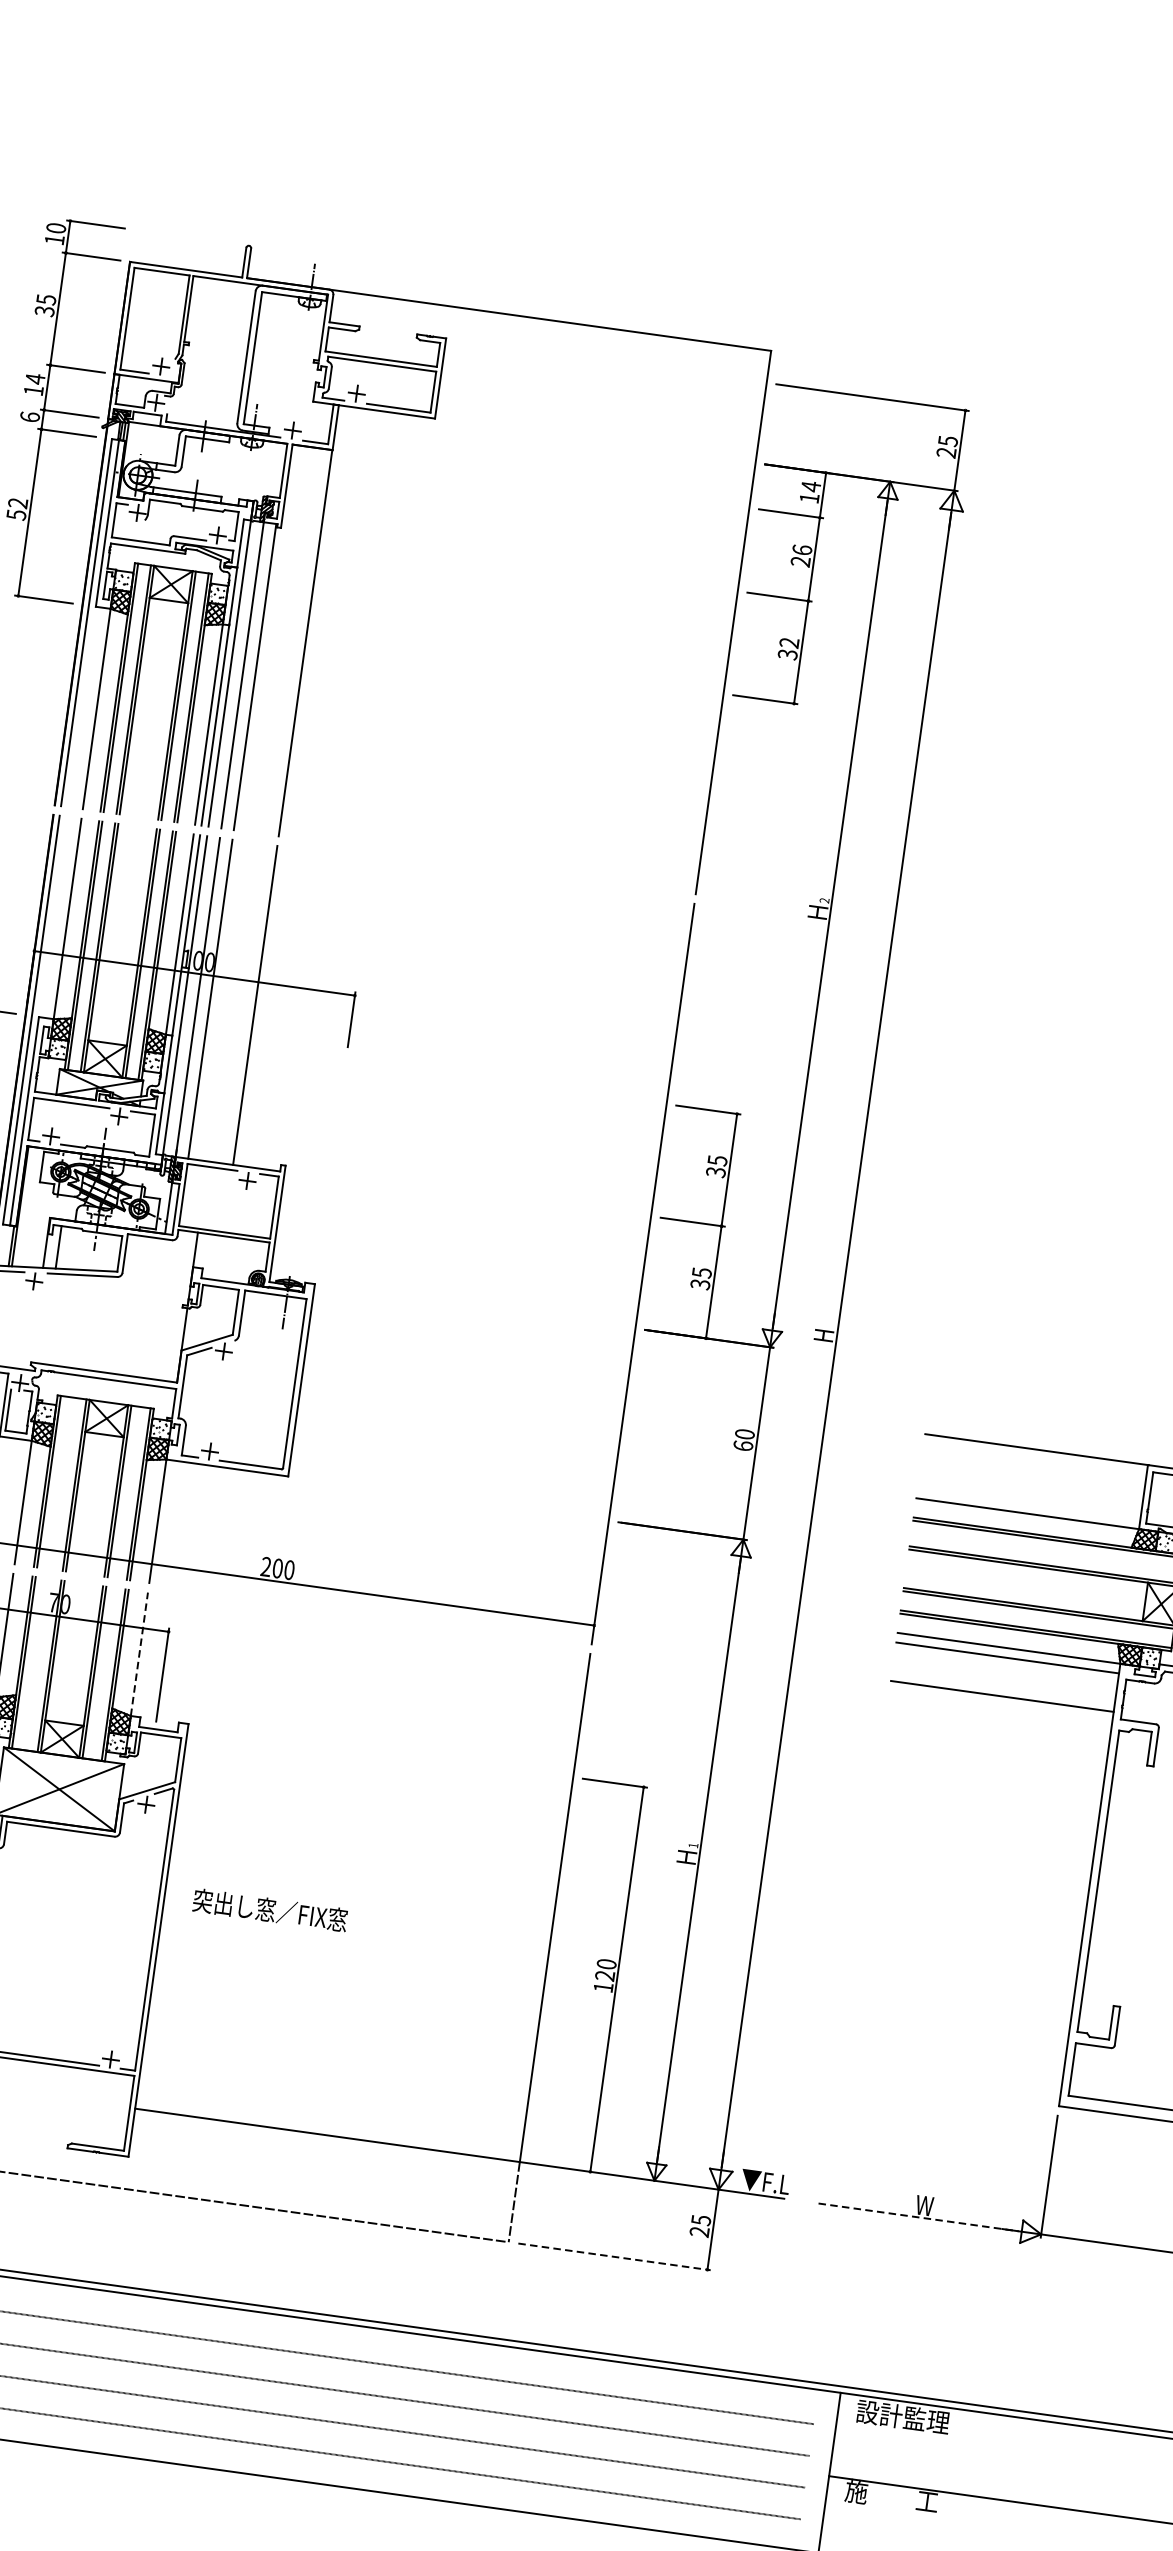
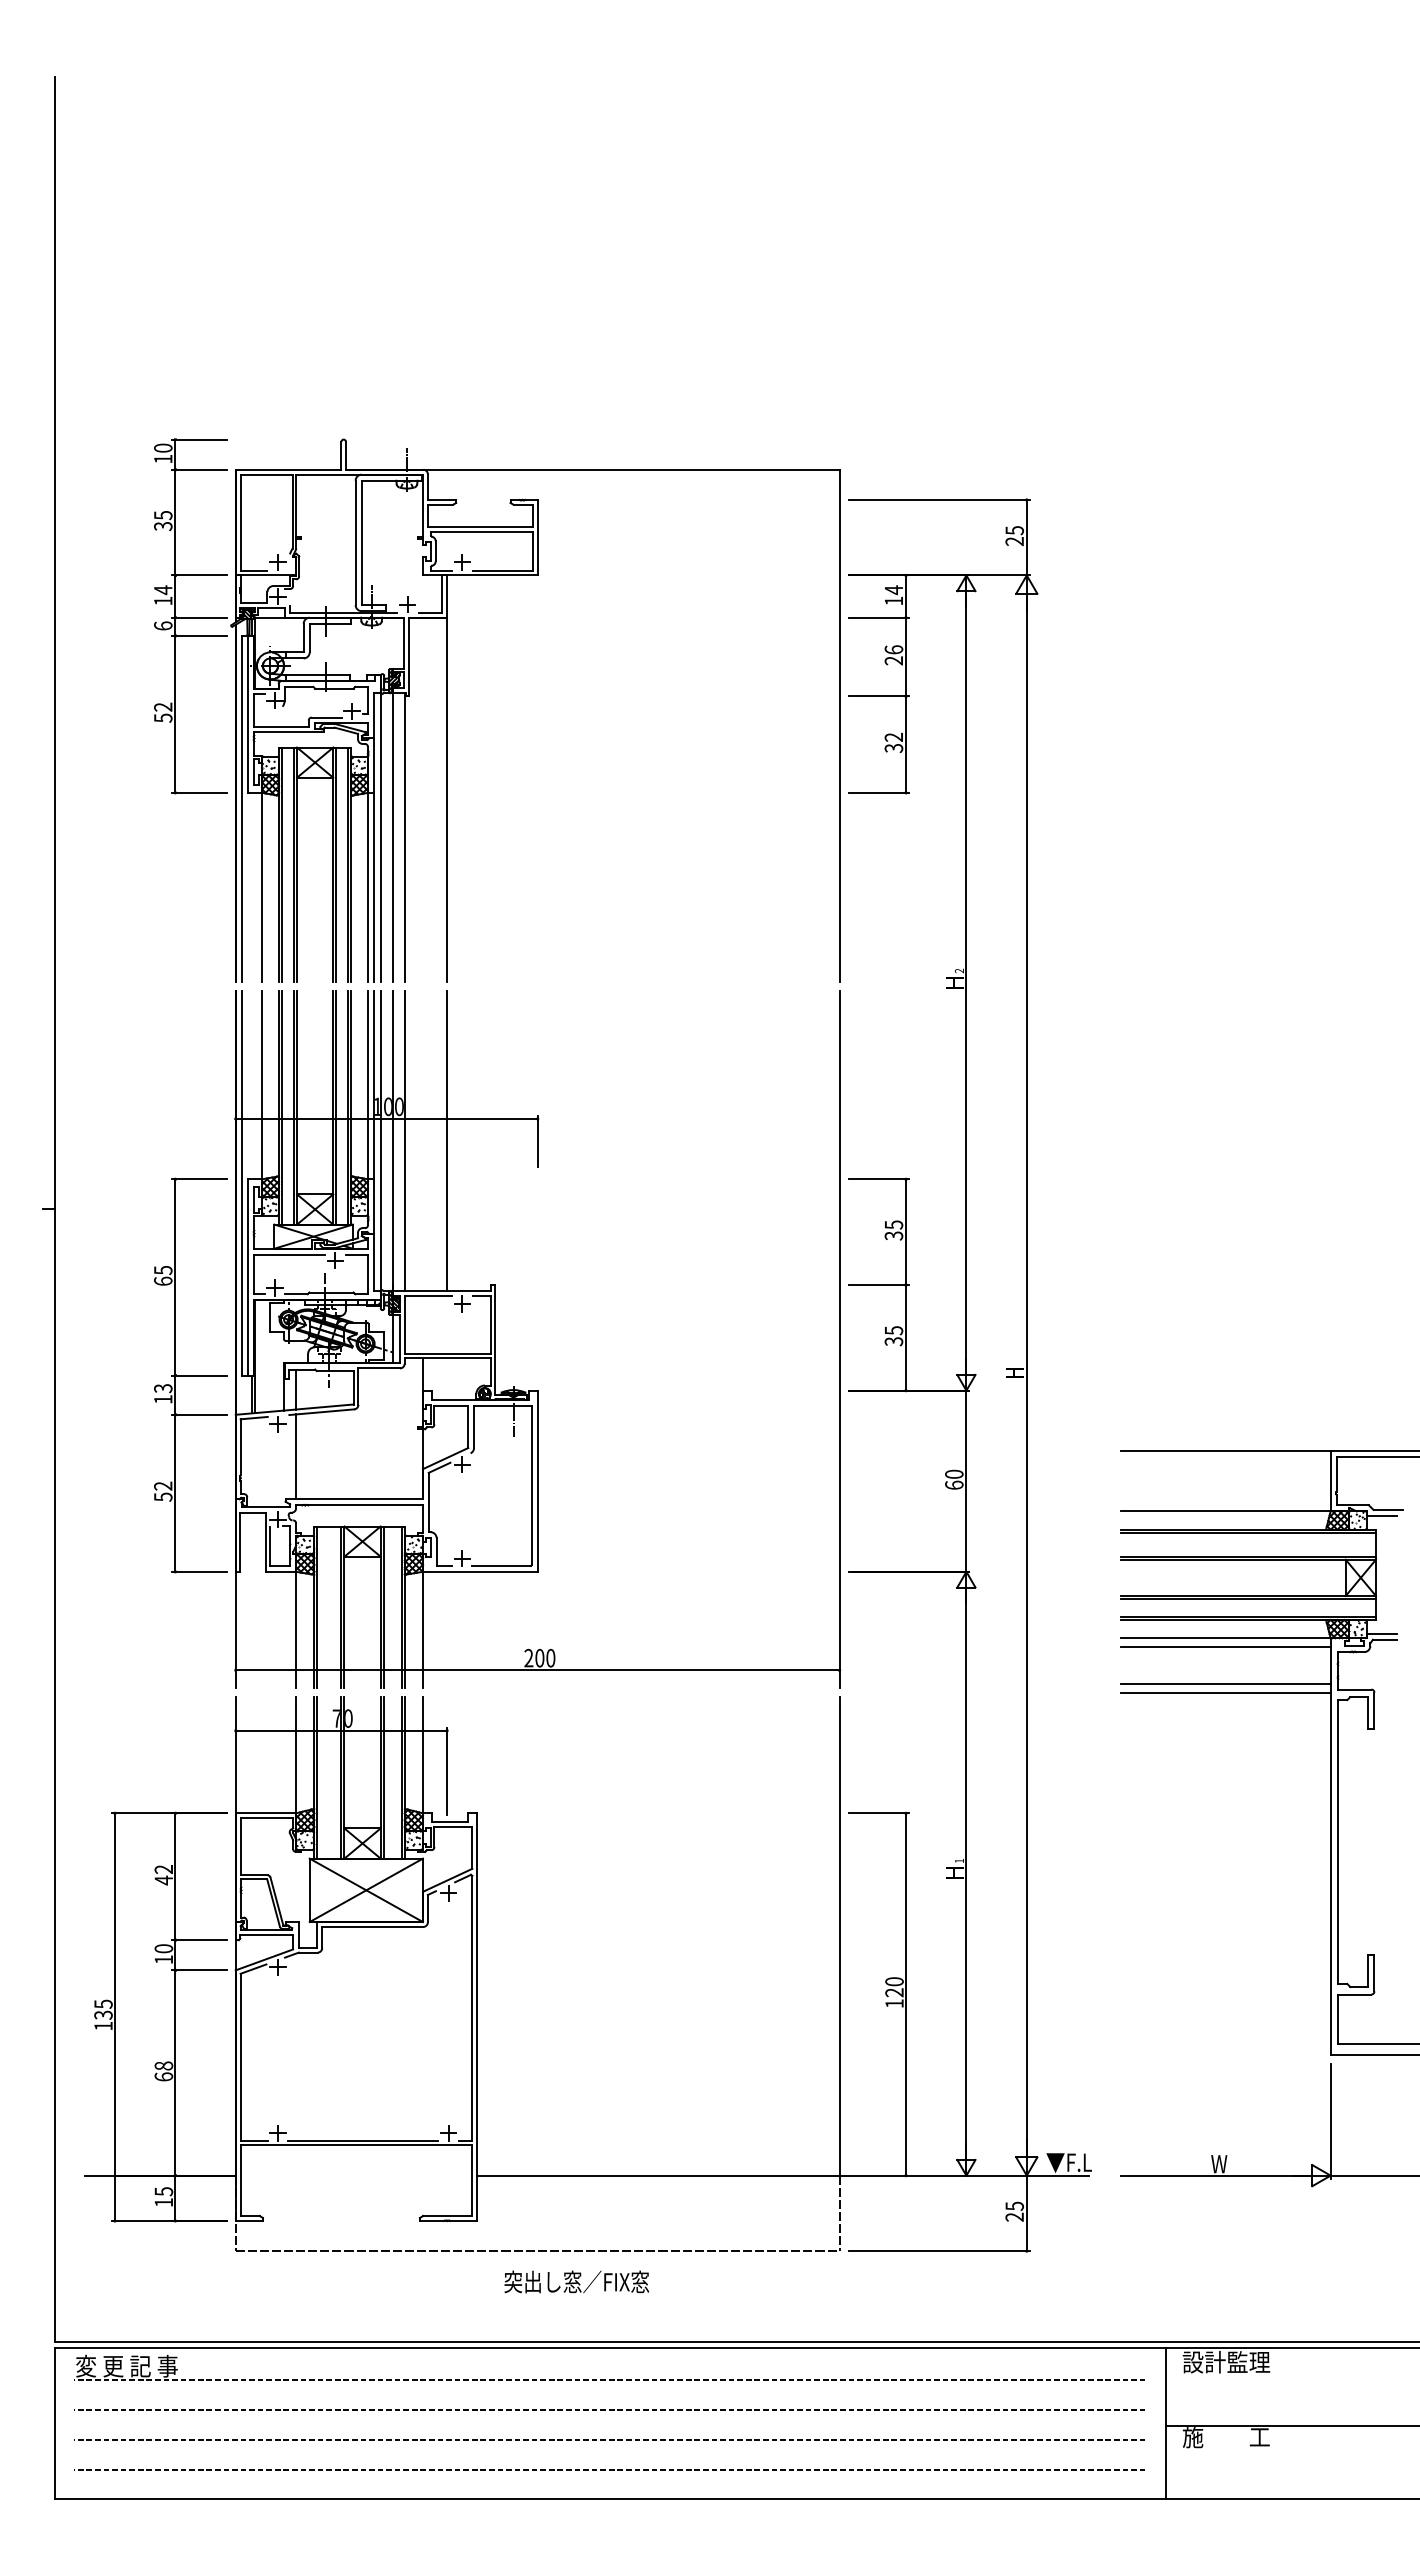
line: (49, 1318) -> (296, 1456), added
line: (139, 1653) -> (422, 1754), dashed -> solid
line: (1000, 1705) -> (1225, 1692), added
text: (270, 1909) -> (576, 2281), moved
line: (918, 2217) -> (1215, 2175), dashed -> solid
line: (614, 2257) -> (939, 2251), dashed -> solid

